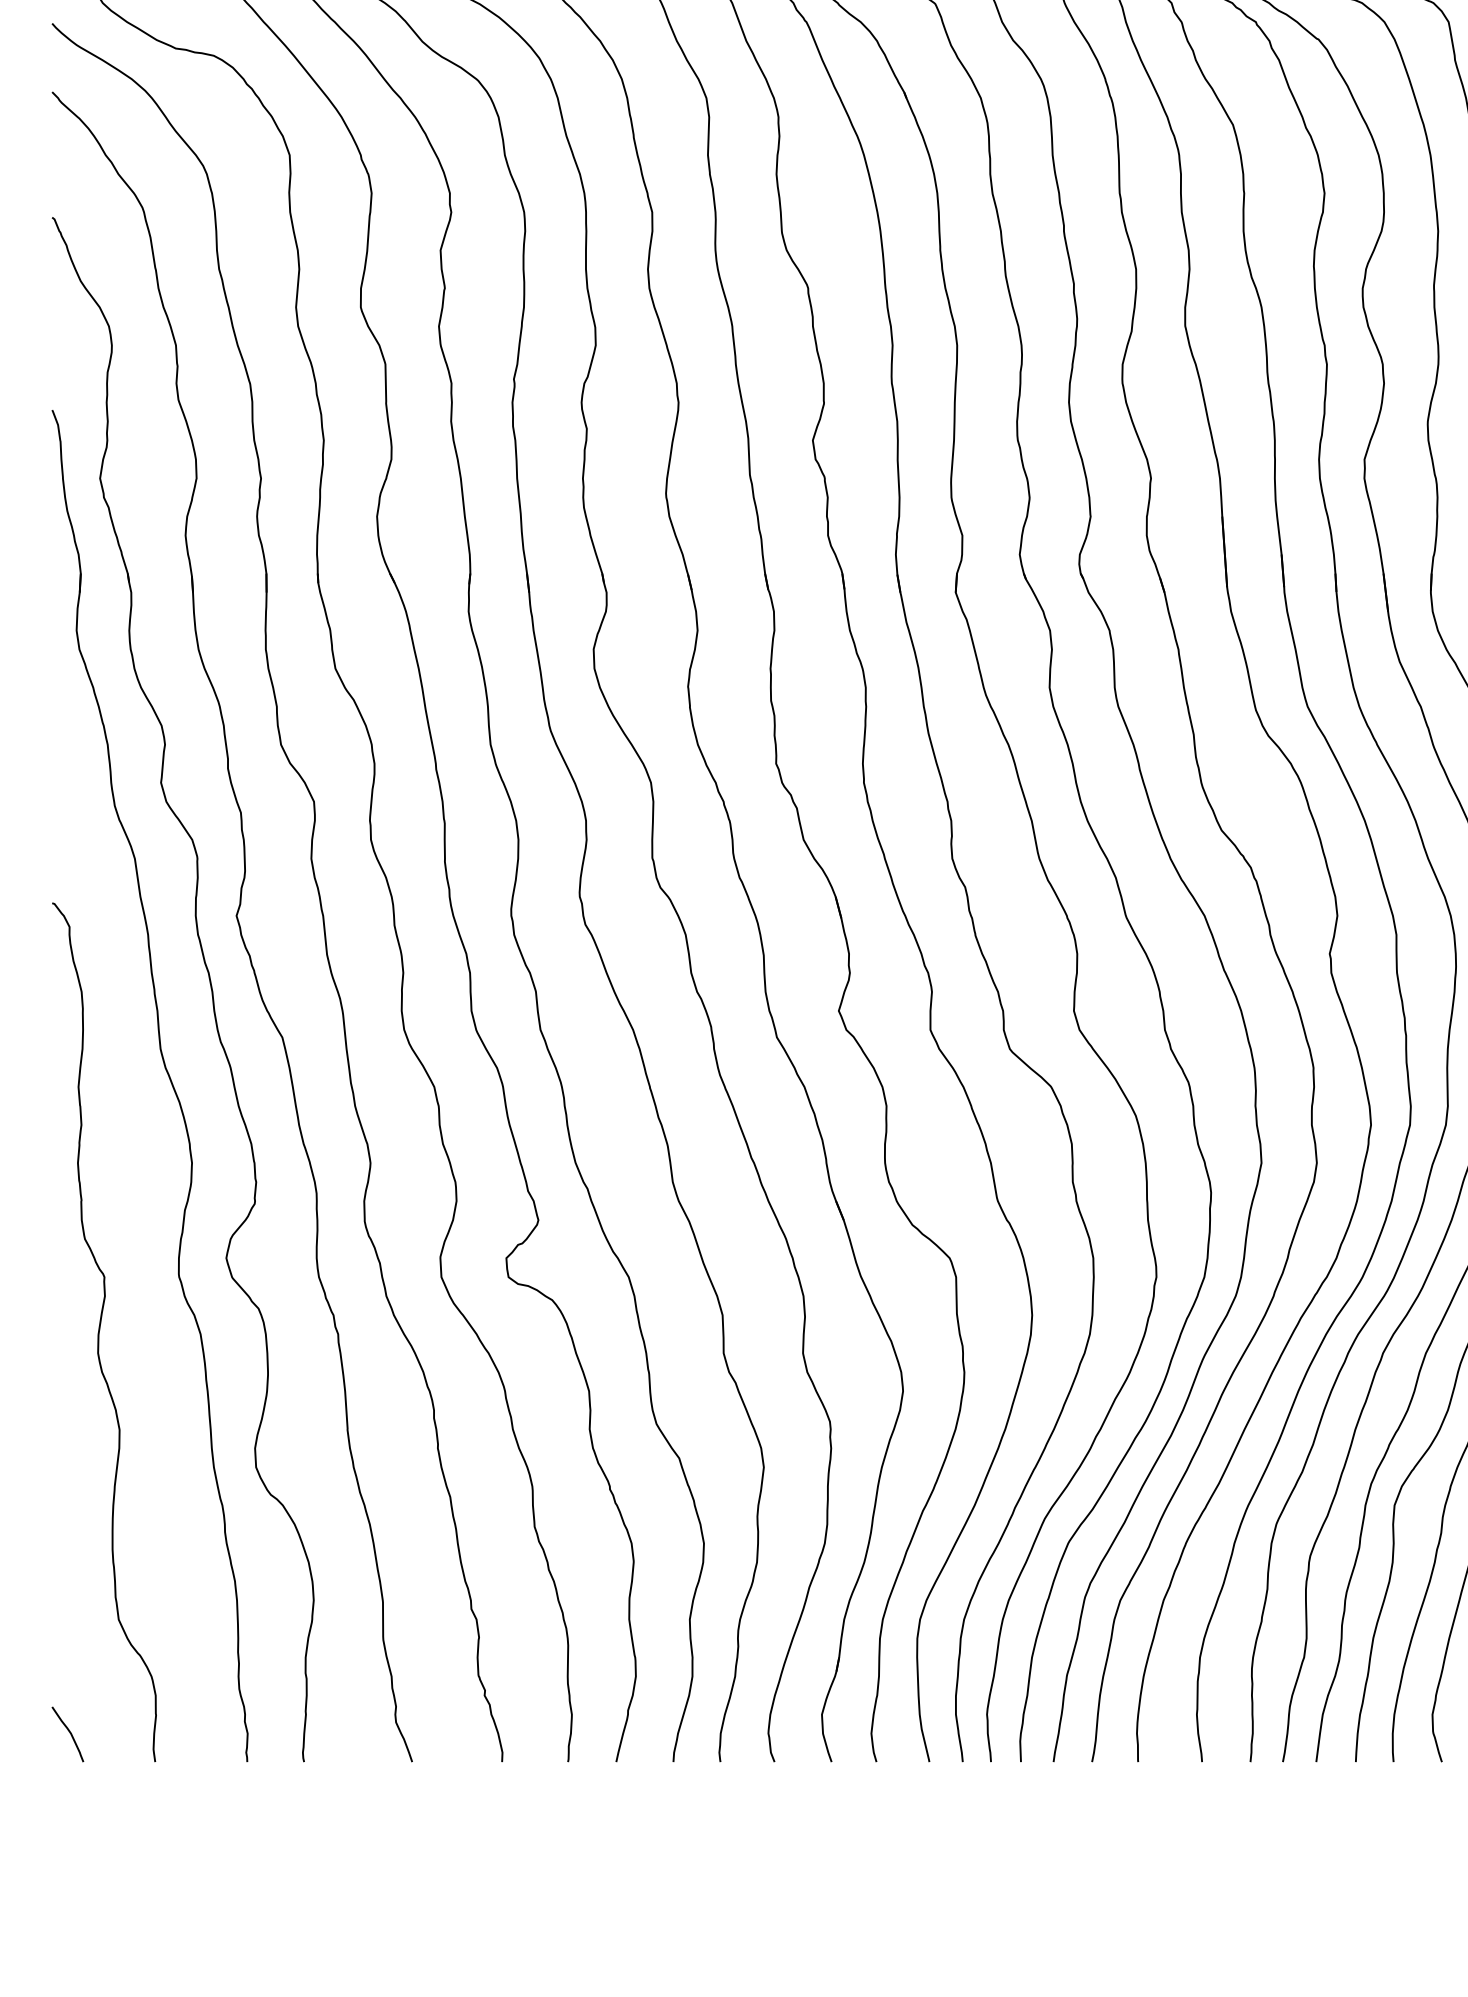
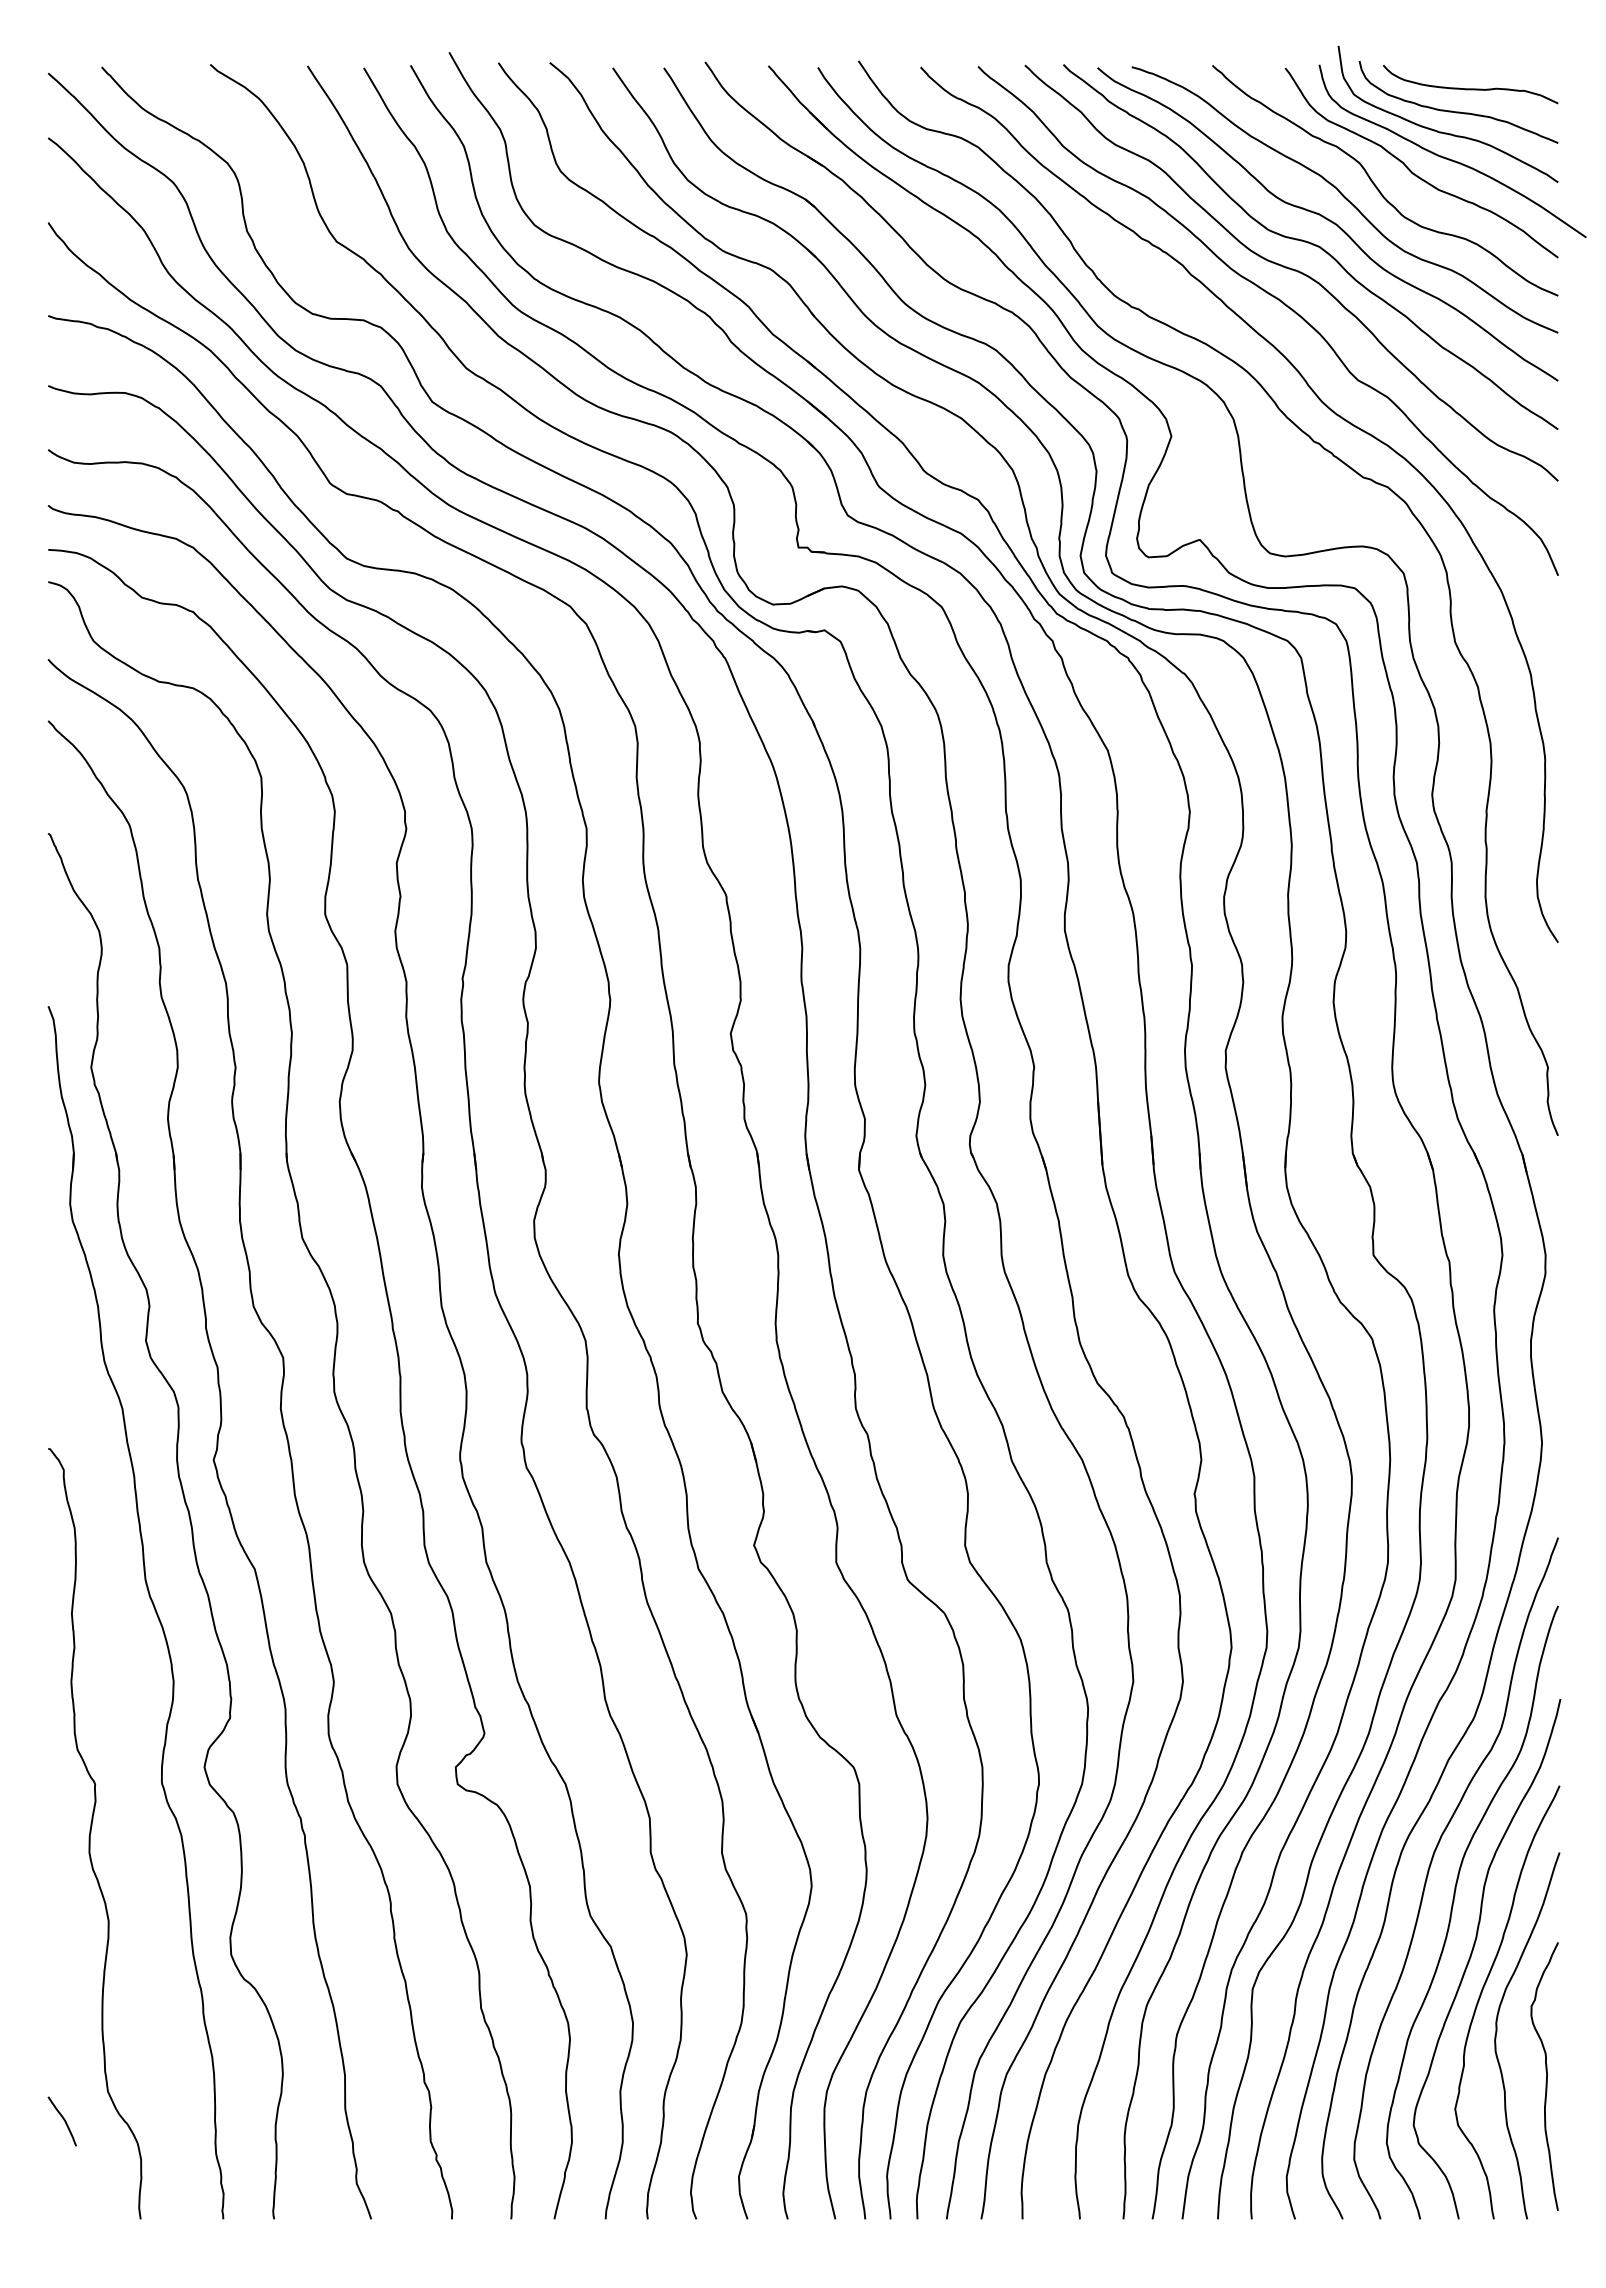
curve: (69, 1733) -> (63, 2120), moved

